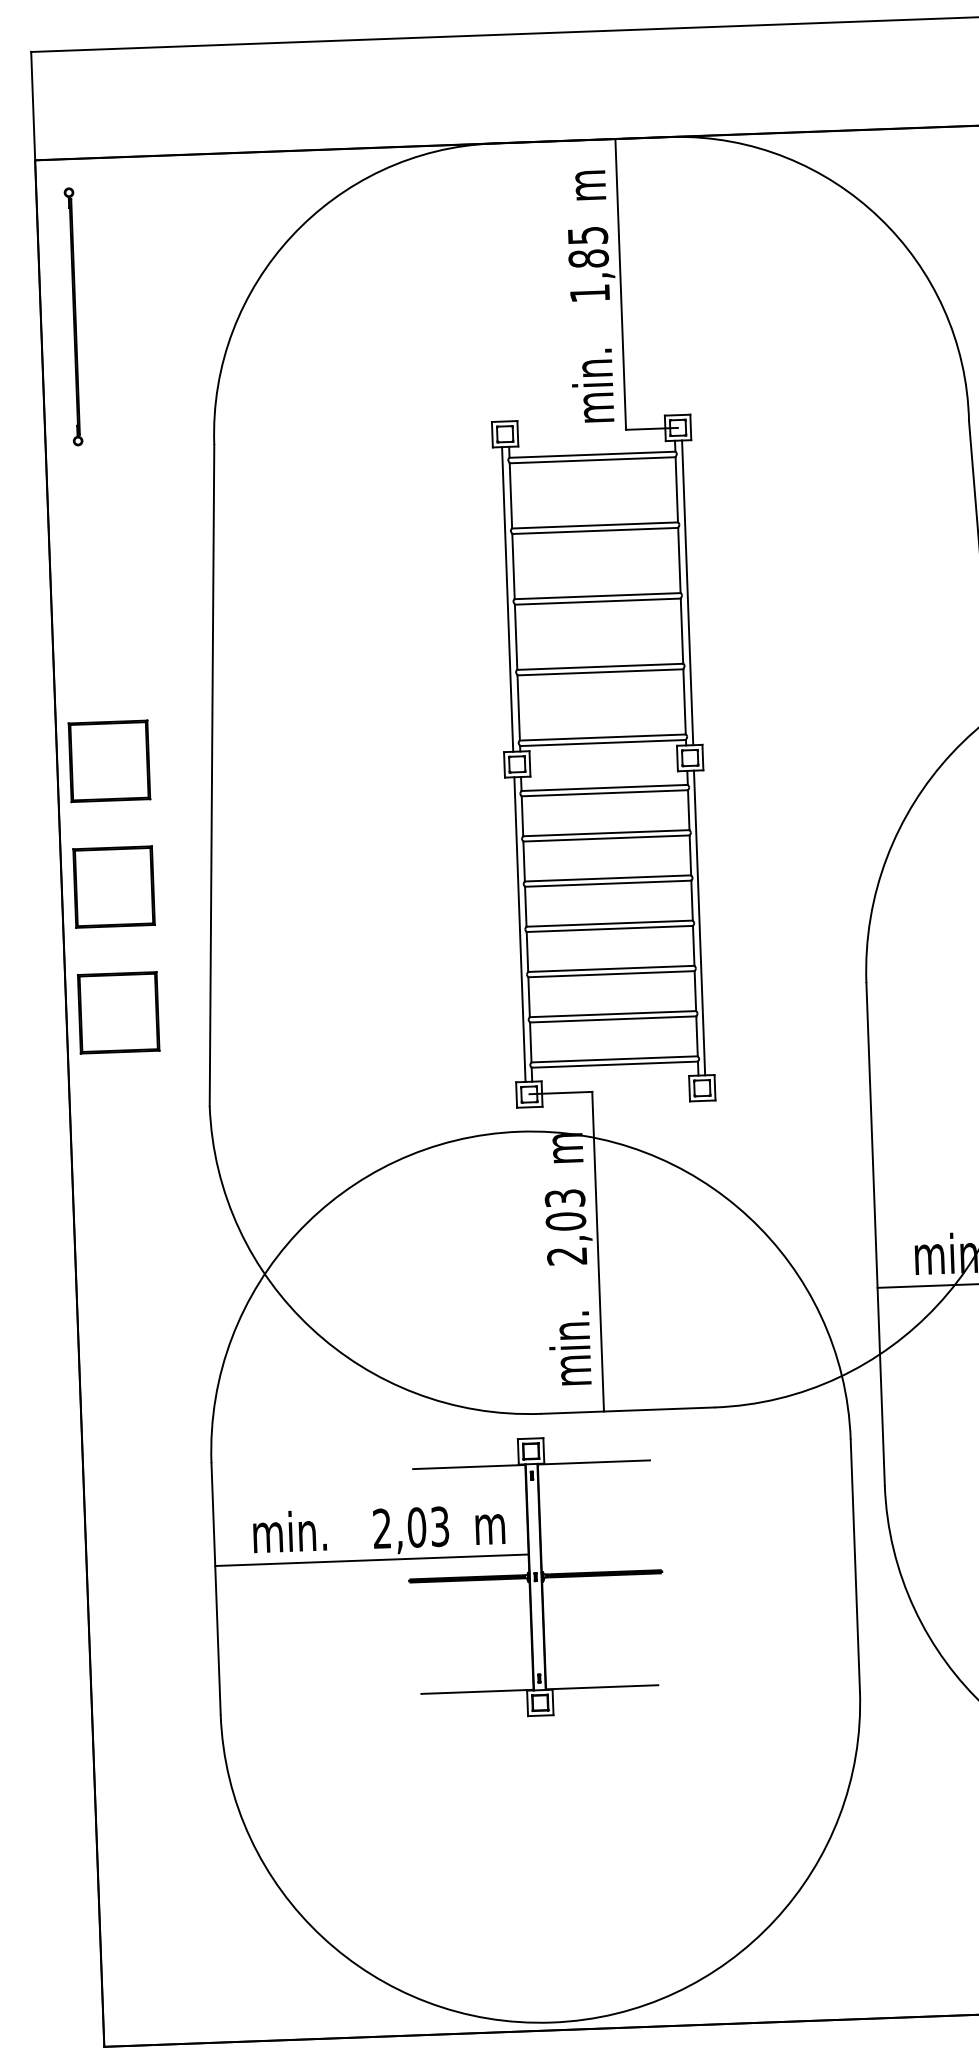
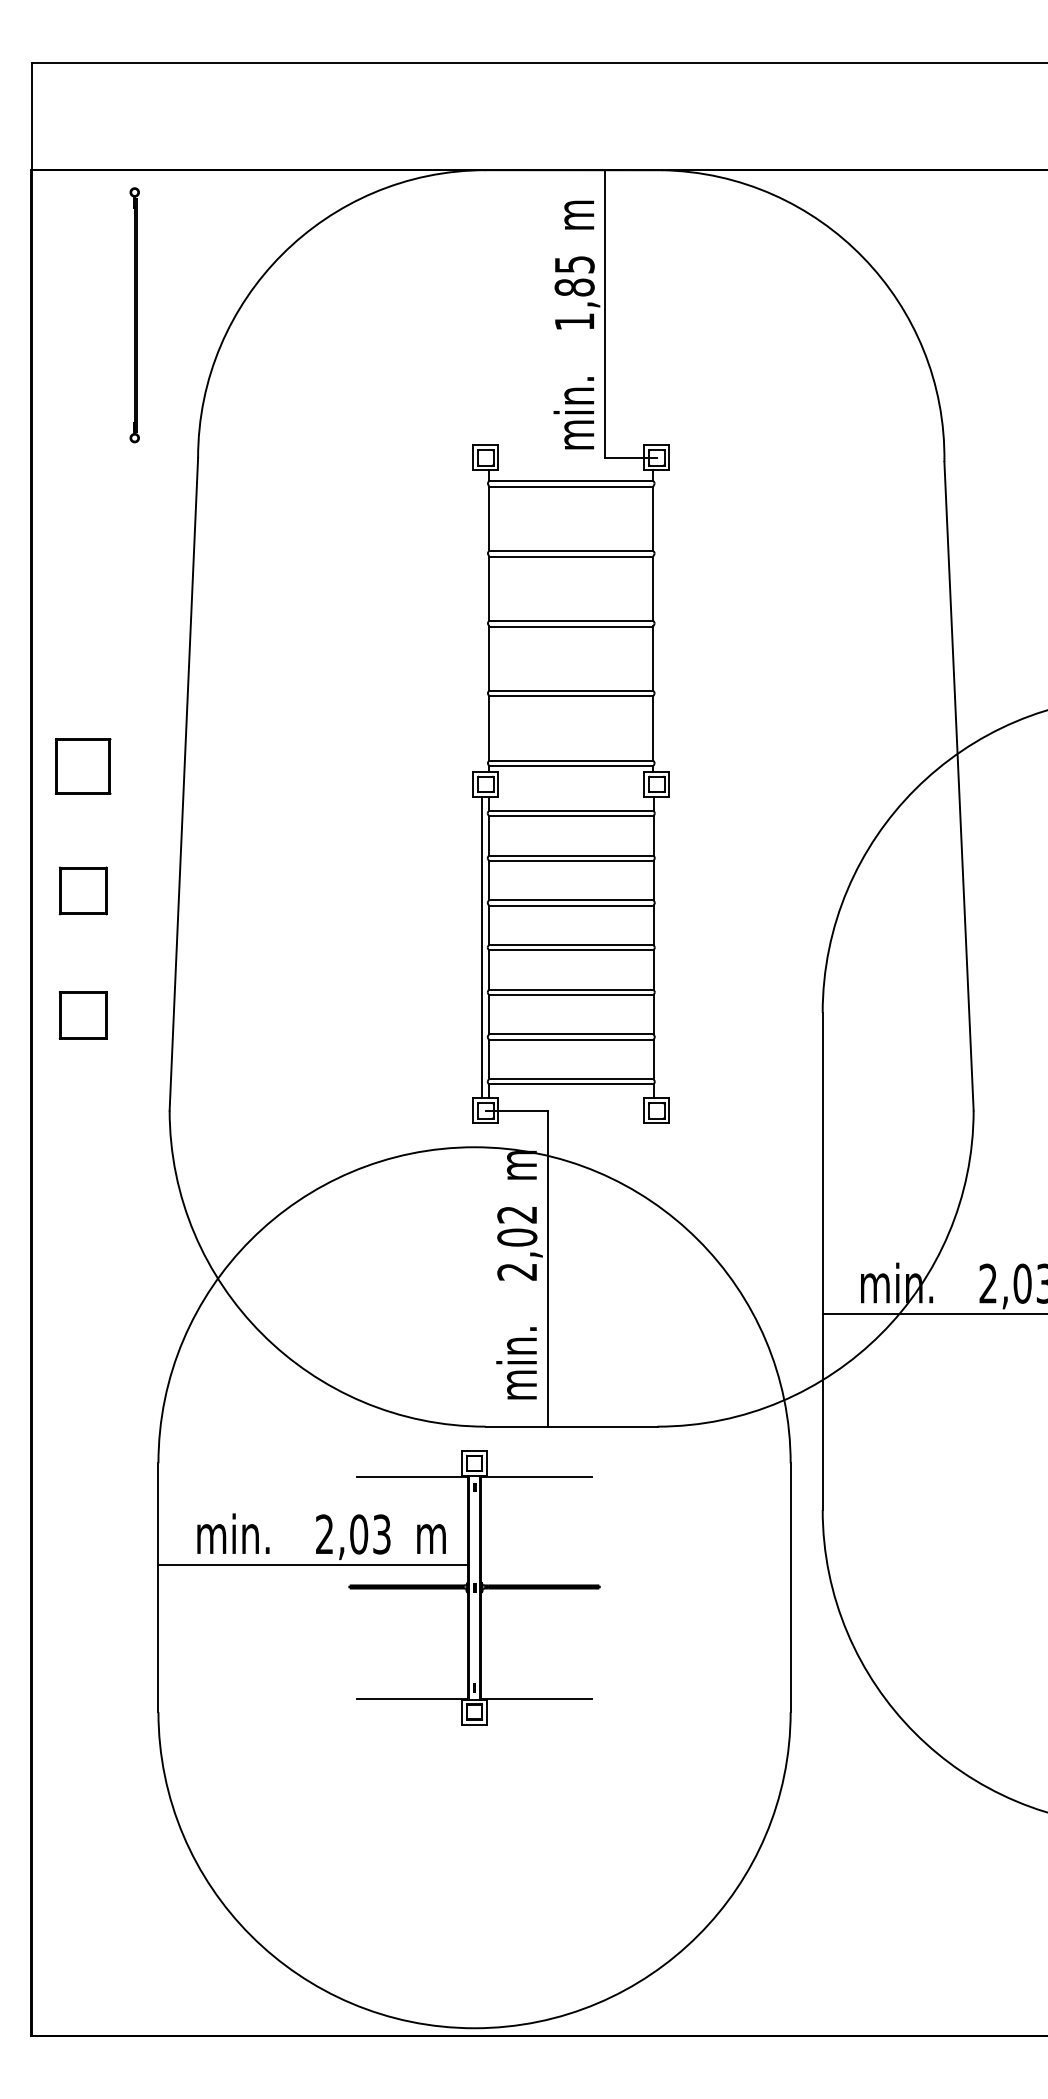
part: (73, 317) -> (134, 315), moved
line: (687, 592) -> (660, 620), removed
line: (507, 598) -> (482, 620), removed
part: (109, 761) -> (83, 766), size x0.7
part: (114, 886) -> (83, 890), size x0.6
line: (699, 922) -> (660, 947), removed
part: (119, 1013) -> (83, 1015), size x0.6
text: (565, 1198) -> (517, 1214), 2,03 -> 2,02

